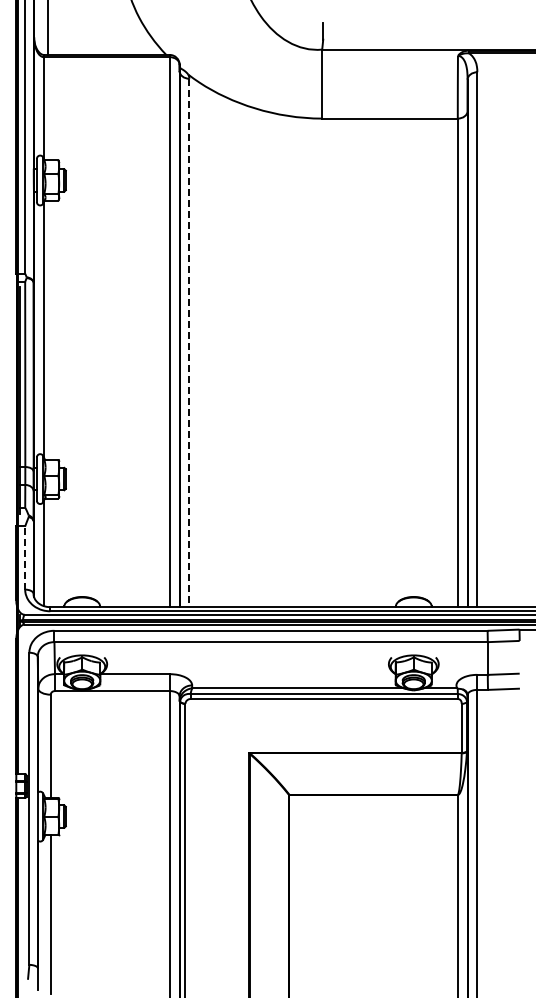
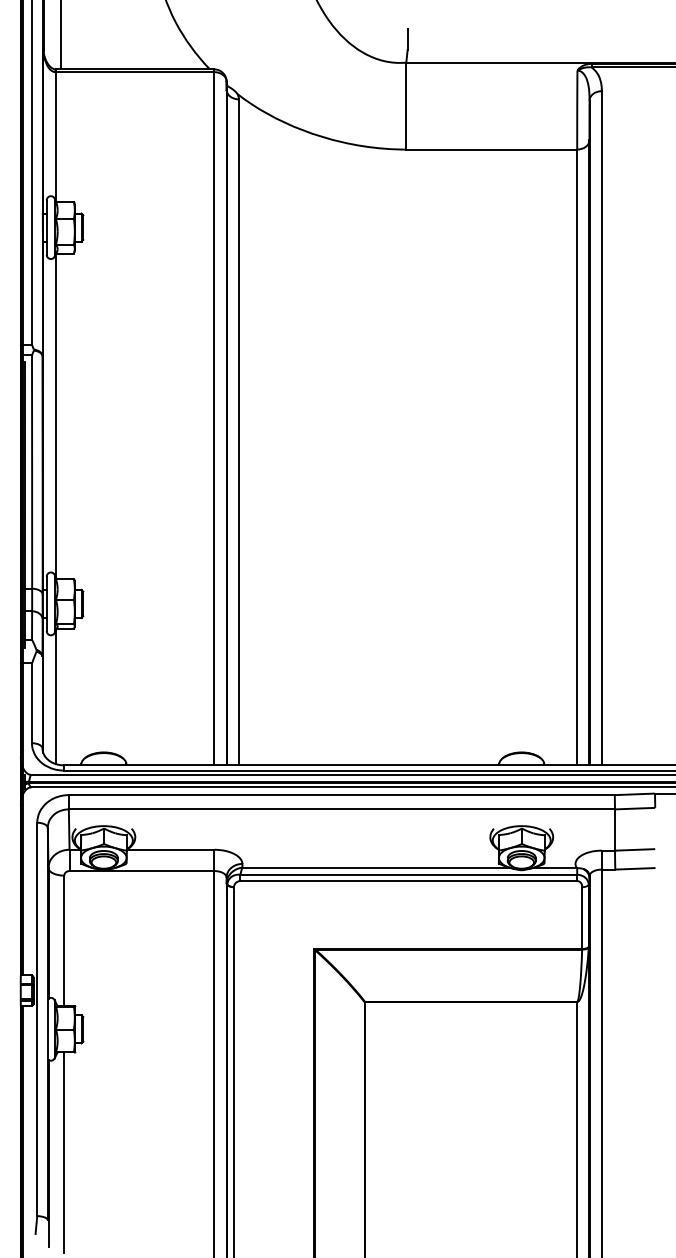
line: (189, 343) -> (239, 433), dashed -> solid
line: (25, 557) -> (32, 702), dashed -> solid

